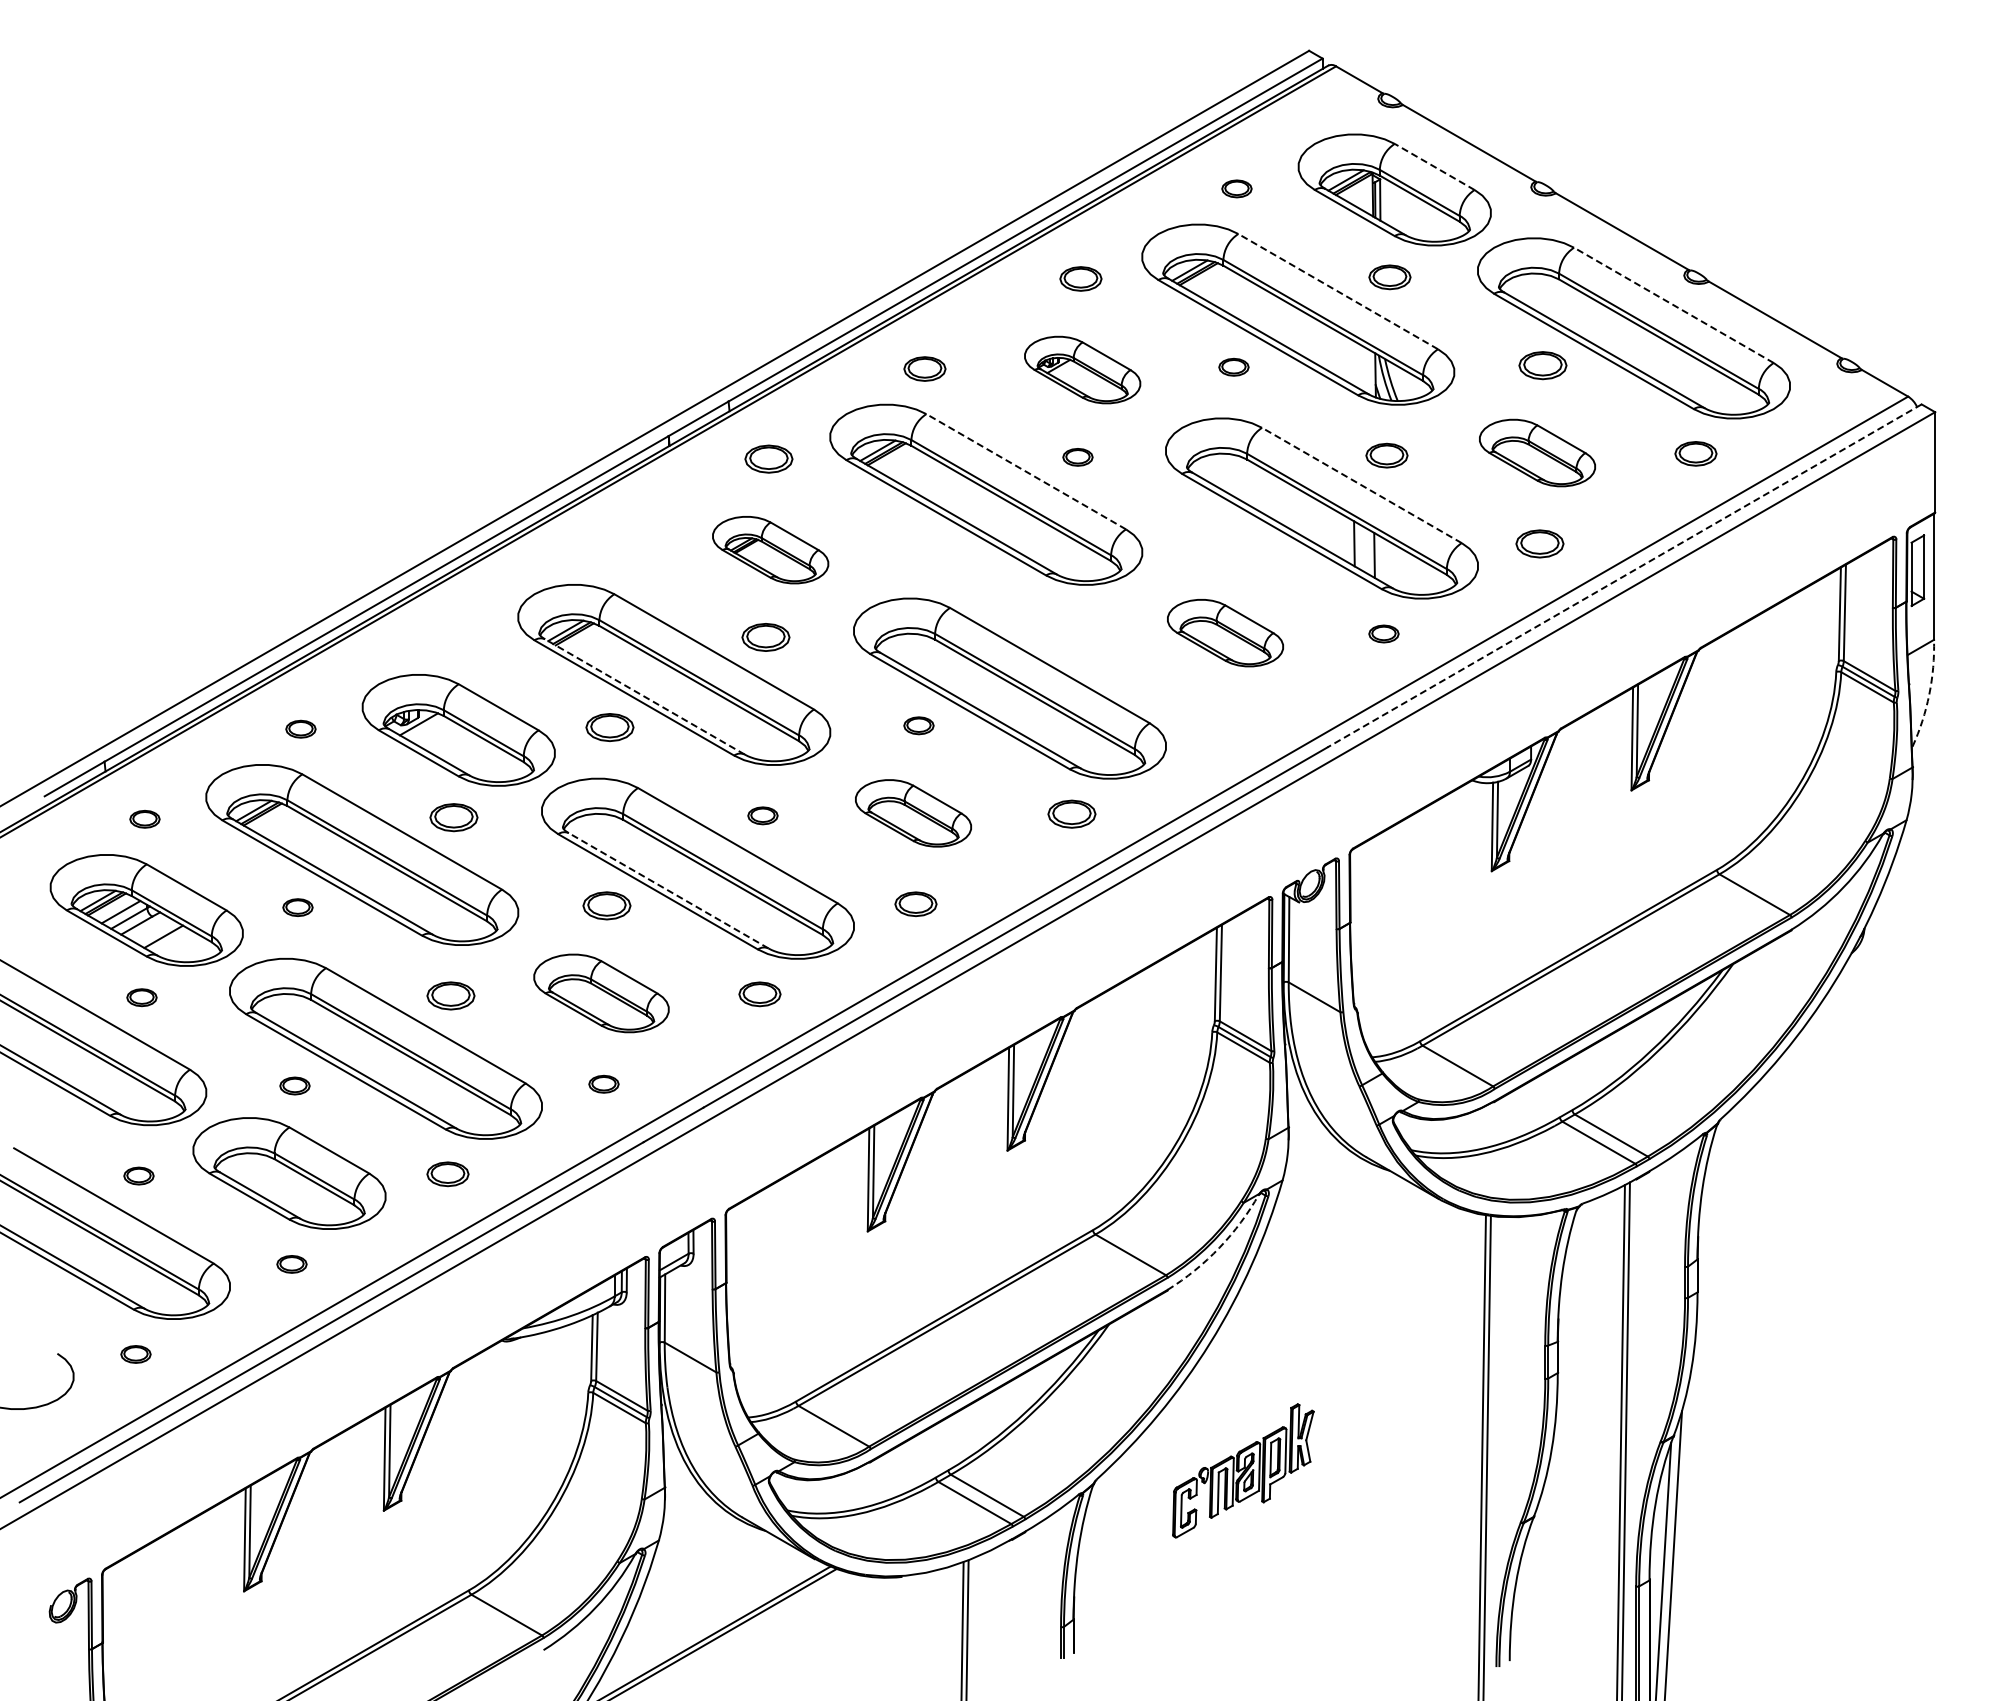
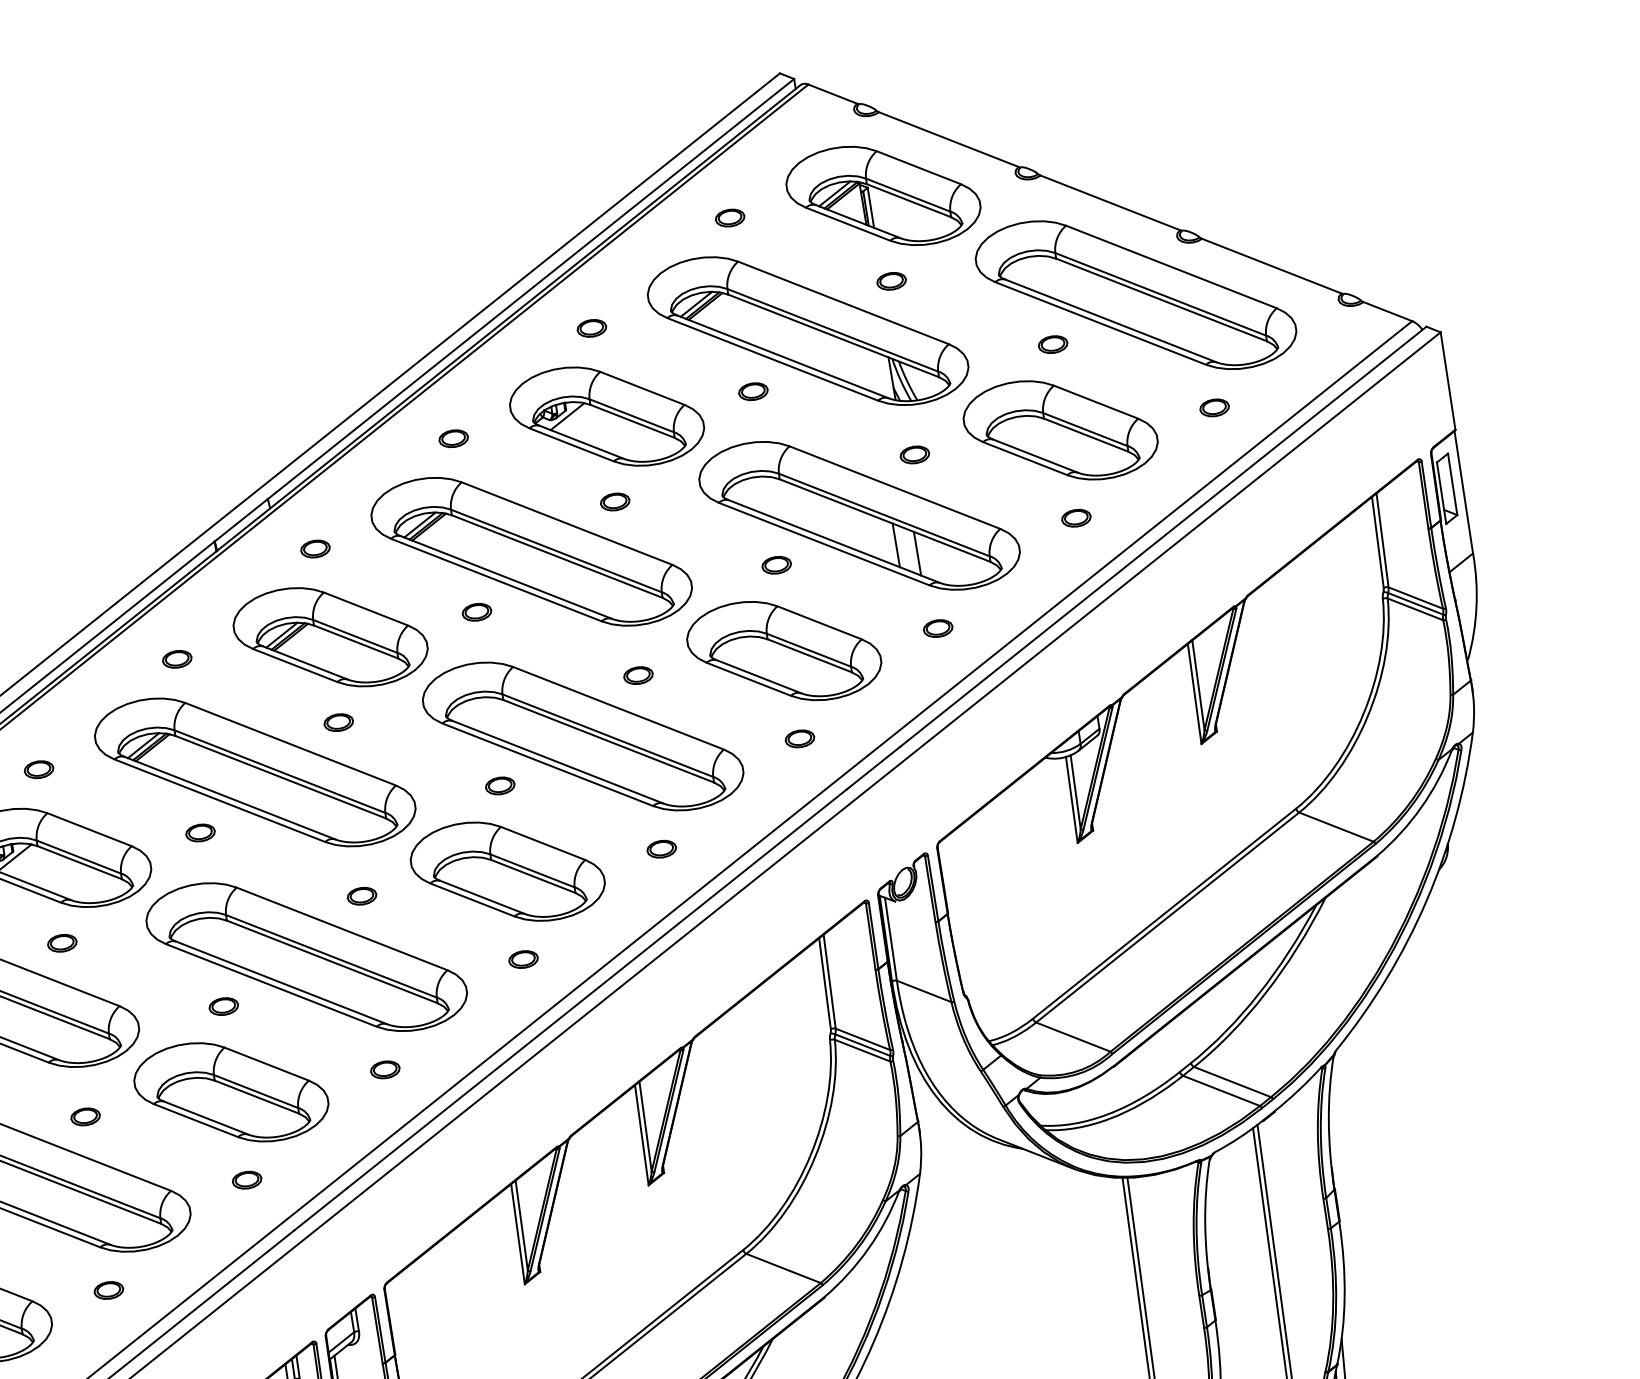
line: (1434, 166) -> (918, 167), dashed -> solid
part: (1389, 276) -> (891, 280), size x0.71
part: (1080, 278) -> (591, 328), size x0.71
line: (1337, 291) -> (842, 302), dashed -> solid
line: (1673, 305) -> (1171, 267), dashed -> solid
part: (1542, 365) -> (1052, 344), size x0.62
part: (924, 368) -> (453, 438), size x0.71
part: (1082, 369) -> (606, 416), size x1.67
part: (1537, 452) -> (1060, 429), size x1.67
part: (1695, 453) -> (1214, 407), size x0.71
part: (1386, 455) -> (914, 454), size x0.71
part: (768, 458) -> (314, 548), size x0.62
line: (1025, 471) -> (566, 523), dashed -> solid
line: (1361, 485) -> (894, 487), dashed -> solid
part: (1539, 543) -> (1075, 517), size x0.62
part: (1230, 545) -> (776, 565), added
part: (921, 547) -> (476, 612), added
part: (612, 548) -> (176, 658), added
part: (770, 549) -> (330, 636), size x1.67
line: (1624, 575) -> (1163, 536), dashed -> solid
part: (1225, 632) -> (784, 650), size x1.67
part: (1074, 635) -> (637, 675), added
part: (765, 637) -> (338, 722), size x0.62
part: (456, 638) -> (38, 769), added
arc: (1929, 694) -> (1476, 607), dashed -> solid
line: (644, 696) -> (229, 797), dashed -> solid
part: (1227, 723) -> (799, 738), added
part: (609, 727) -> (200, 833), size x0.62
part: (913, 813) -> (507, 871), size x1.67
part: (1071, 813) -> (661, 848), size x0.62
part: (453, 817) -> (61, 943), size x0.62
line: (668, 890) -> (281, 982), dashed -> solid
part: (915, 903) -> (522, 958), size x0.71
part: (606, 905) -> (223, 1006), size x0.62
part: (601, 993) -> (231, 1092), size x1.43
part: (759, 993) -> (384, 1069), size x0.71
part: (450, 995) -> (85, 1116), size x0.62
part: (447, 1174) -> (108, 1290), size x0.71
arc: (1219, 1247) -> (868, 1248), dashed -> solid

